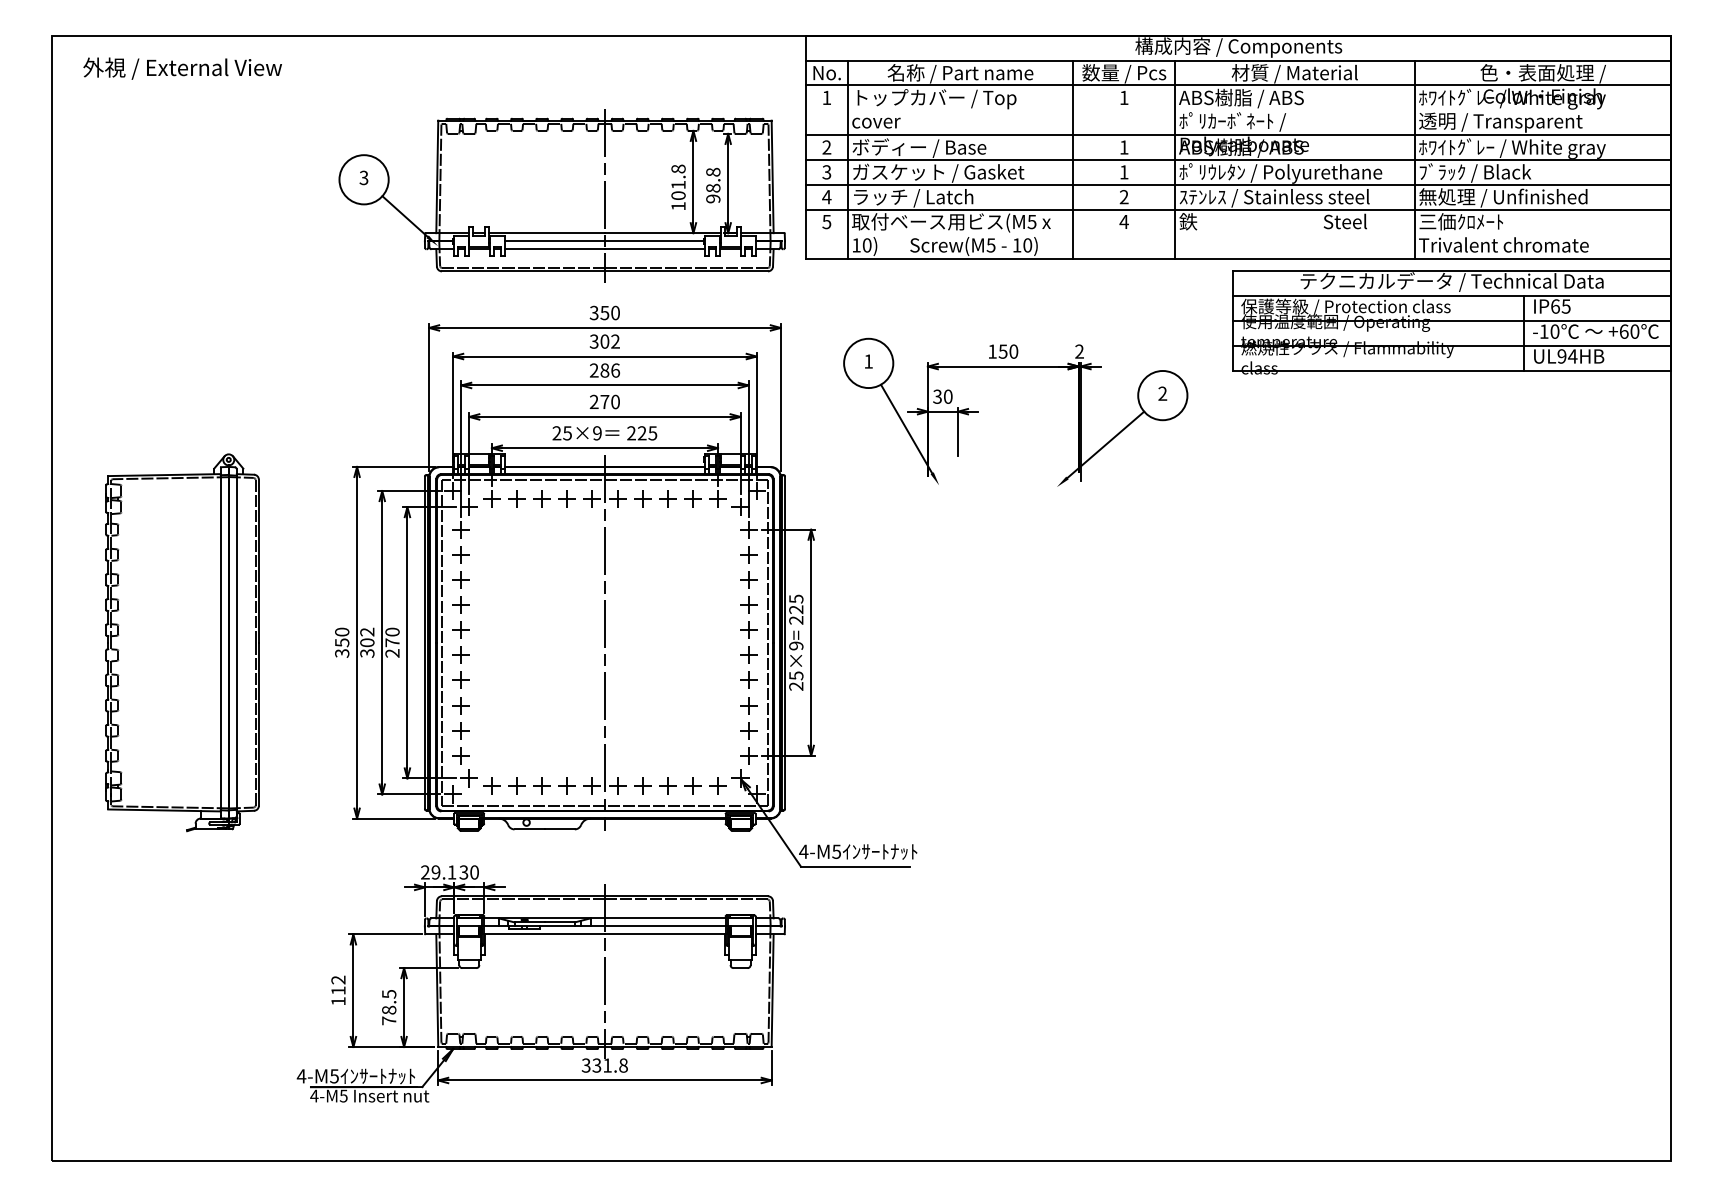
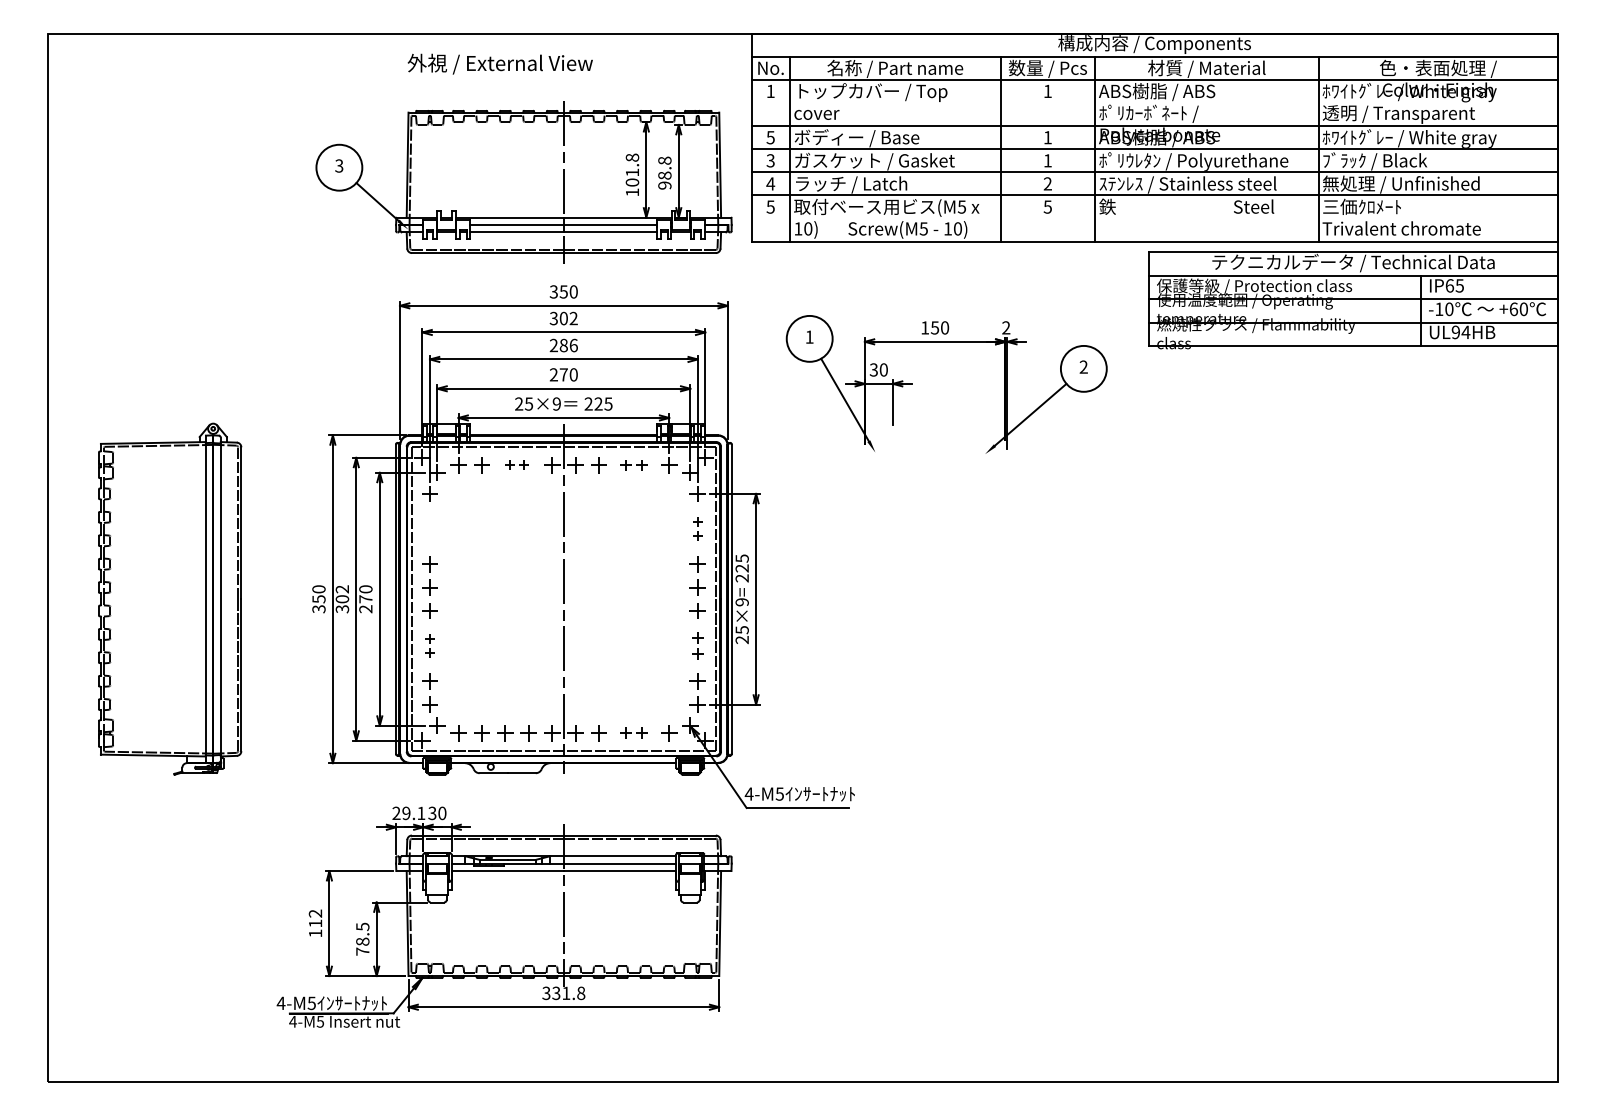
text: (181, 67) -> (499, 63), moved
text: (826, 147) -> (770, 137), 2 -> 5
text: (1123, 221) -> (1047, 206), 4 -> 5
part: (554, 499) -> (516, 465), size x0.6
part: (679, 499) -> (633, 465), size x0.7
part: (460, 566) -> (429, 528), removed
part: (748, 566) -> (697, 528), size x0.6
part: (460, 692) -> (429, 645), size x0.6
part: (748, 692) -> (697, 645), size x0.7
part: (679, 786) -> (633, 733), size x0.7

